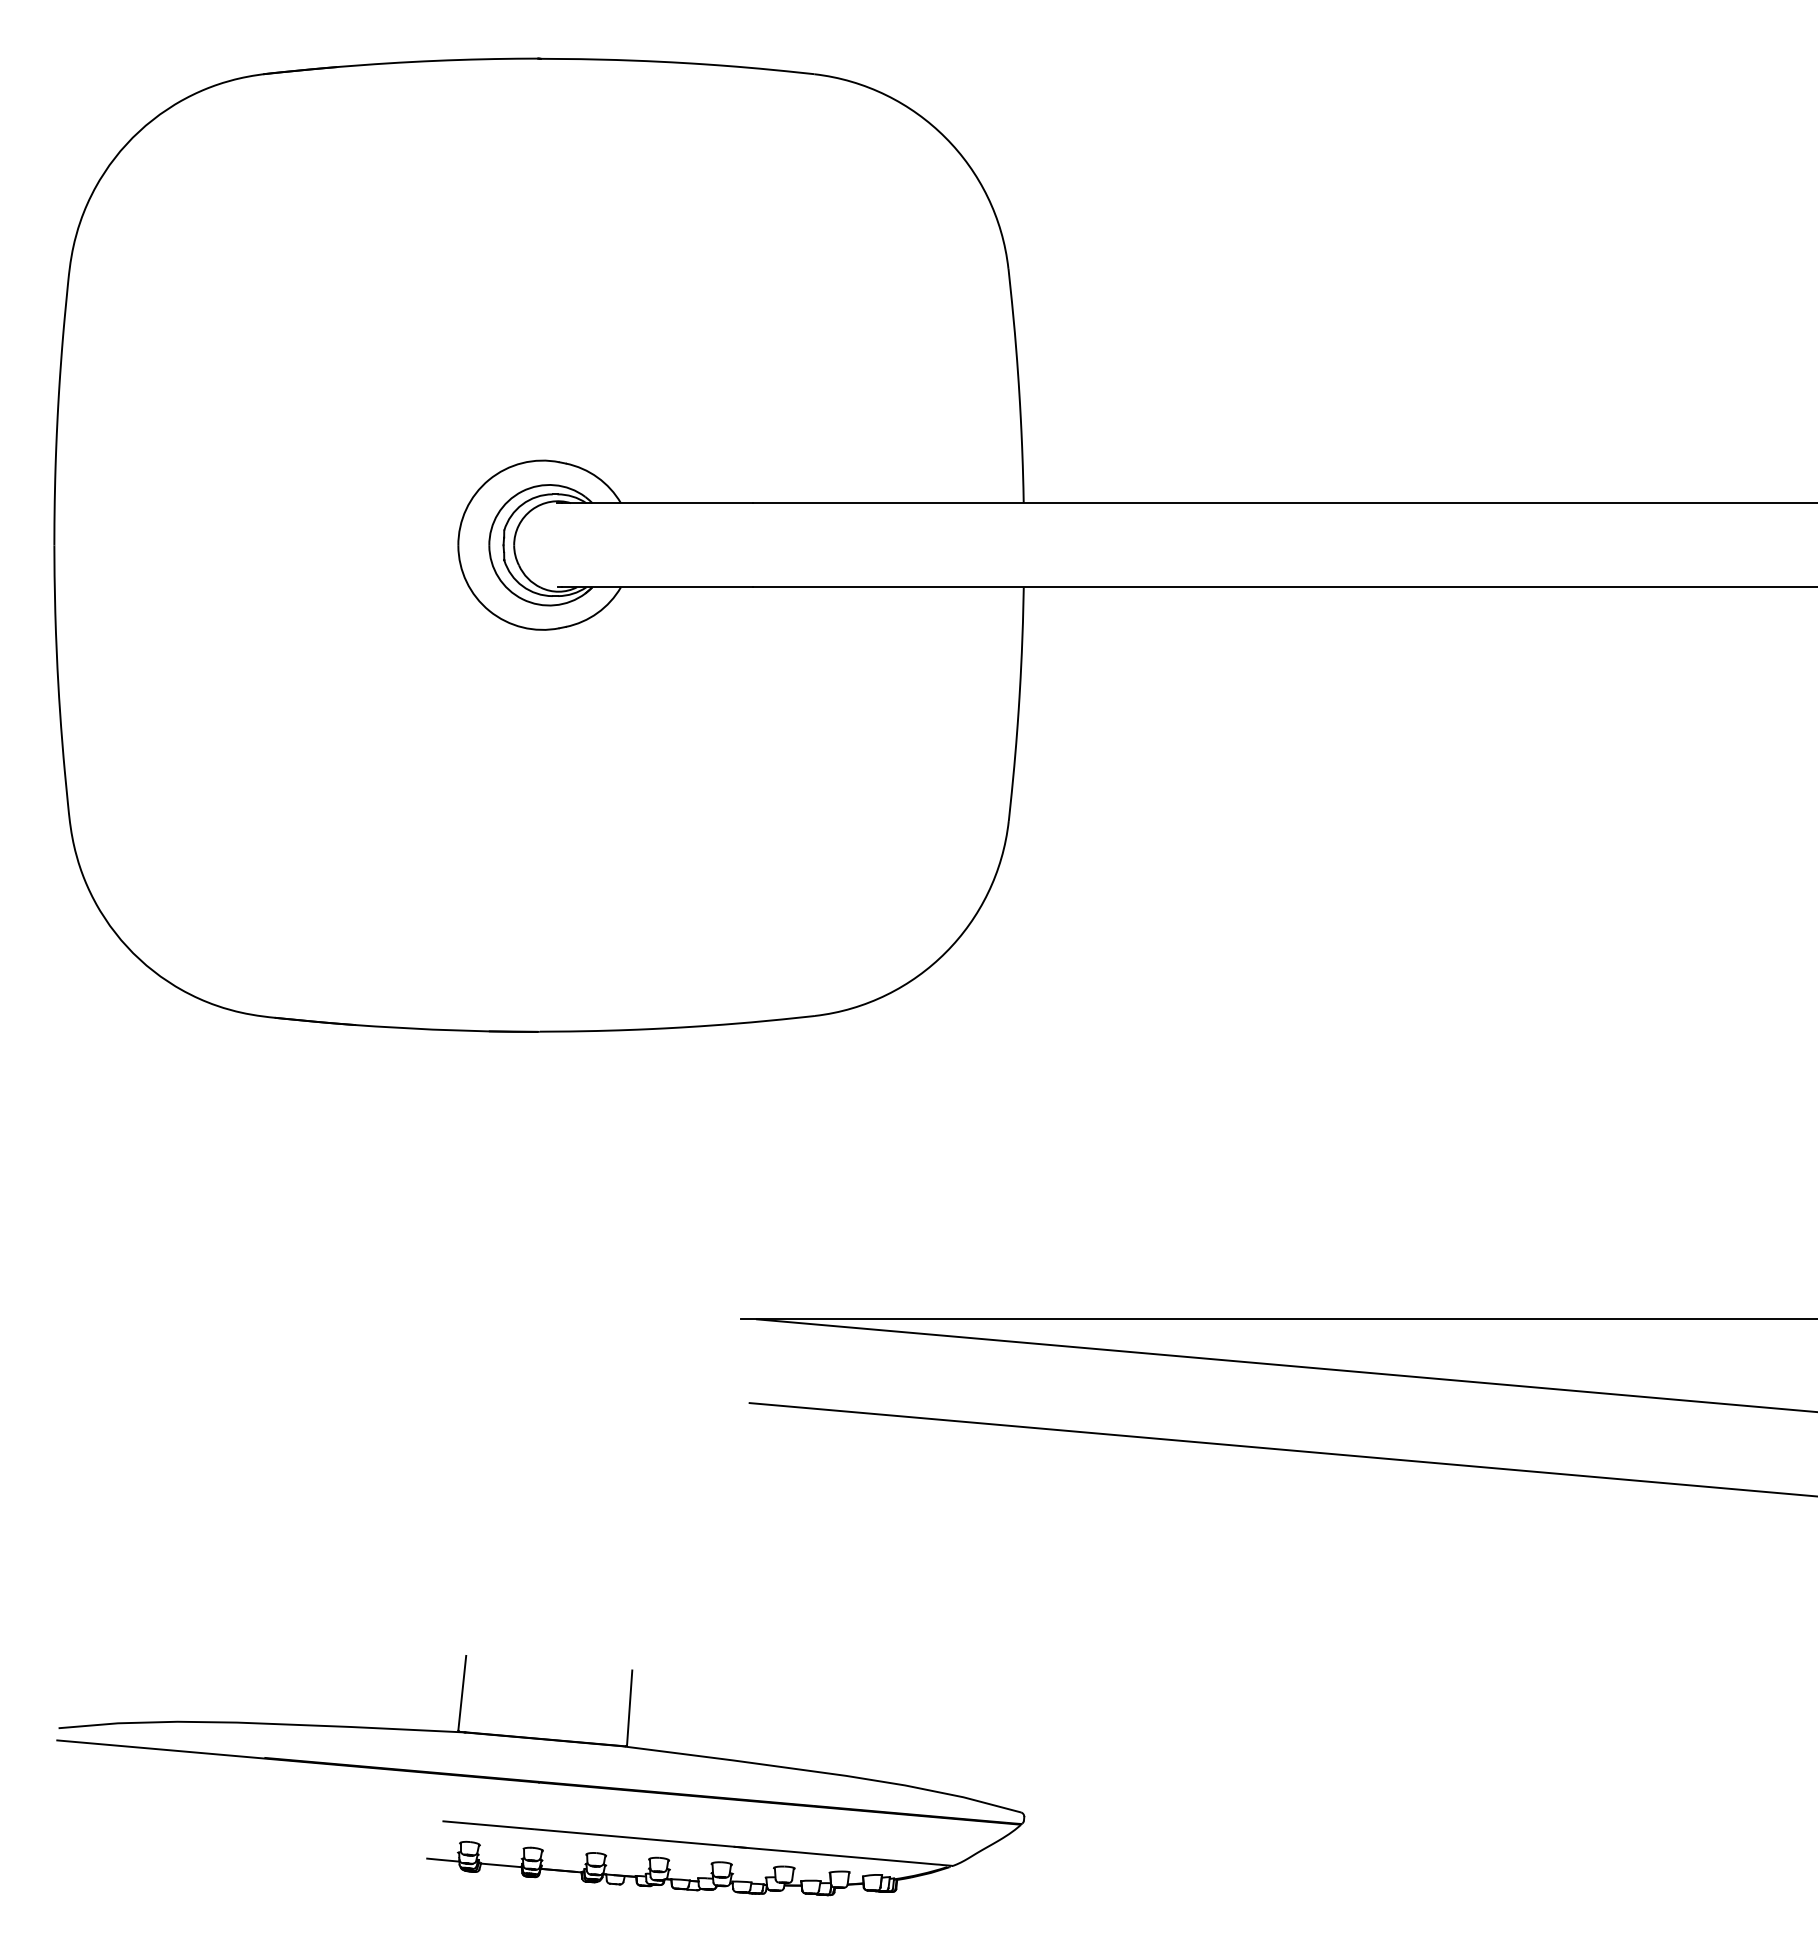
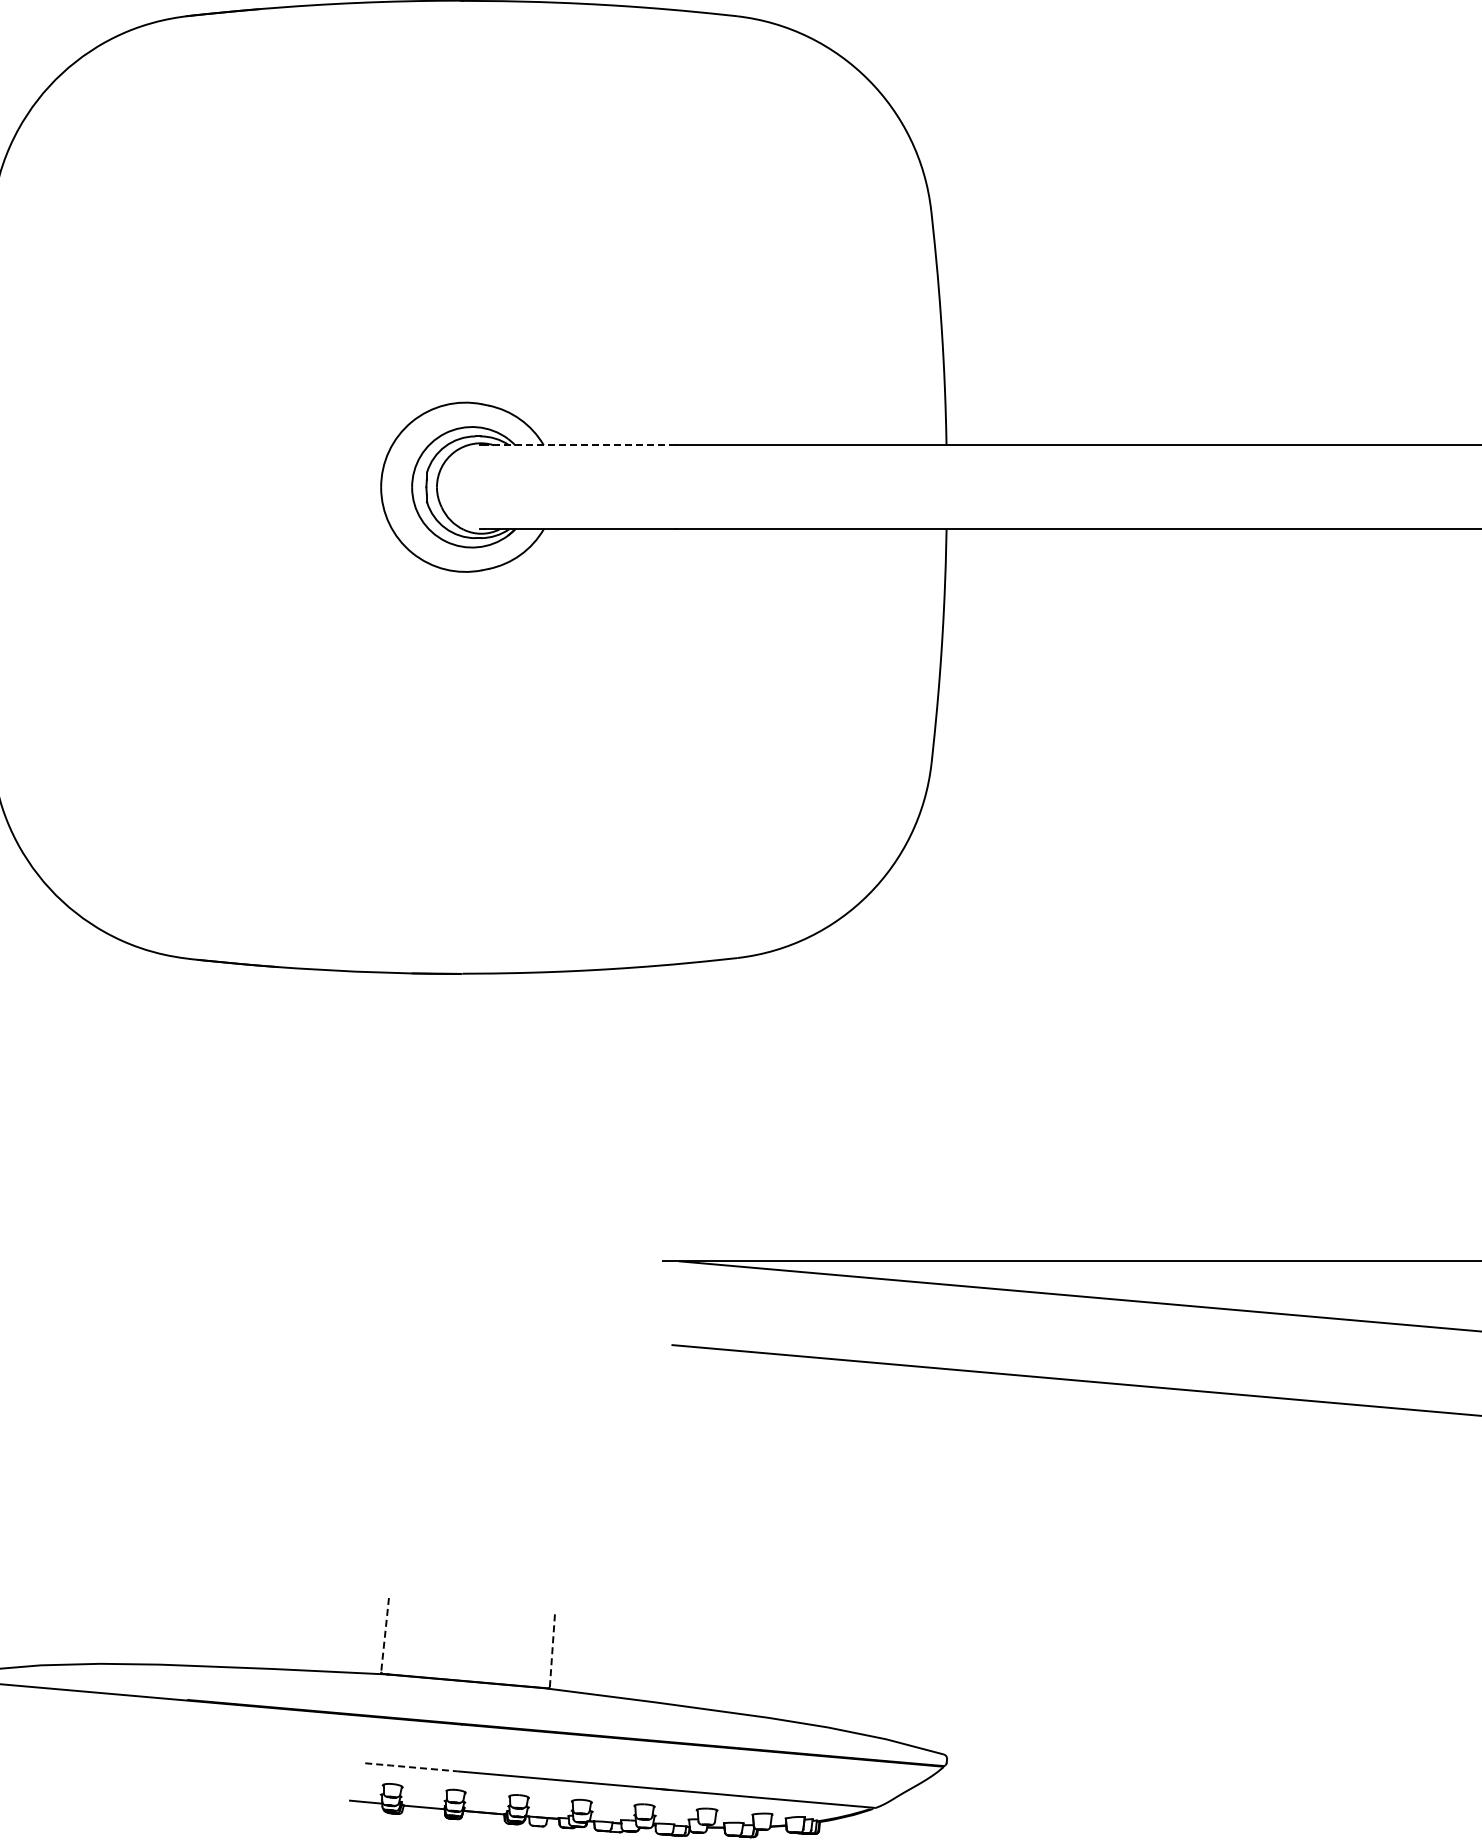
line: (657, 503) -> (580, 445), solid -> dashed
line: (462, 1693) -> (385, 1635), solid -> dashed
line: (629, 1707) -> (552, 1649), solid -> dashed
line: (488, 1825) -> (411, 1767), solid -> dashed

